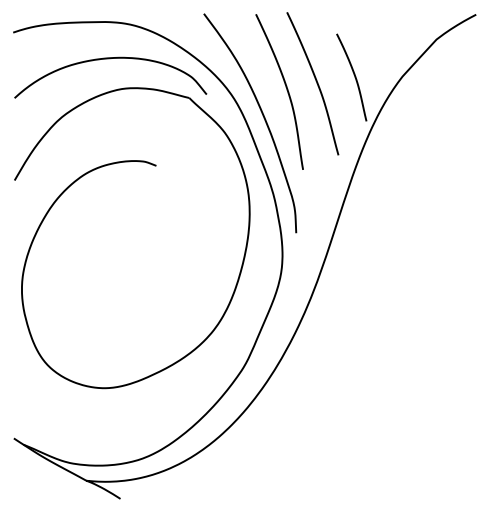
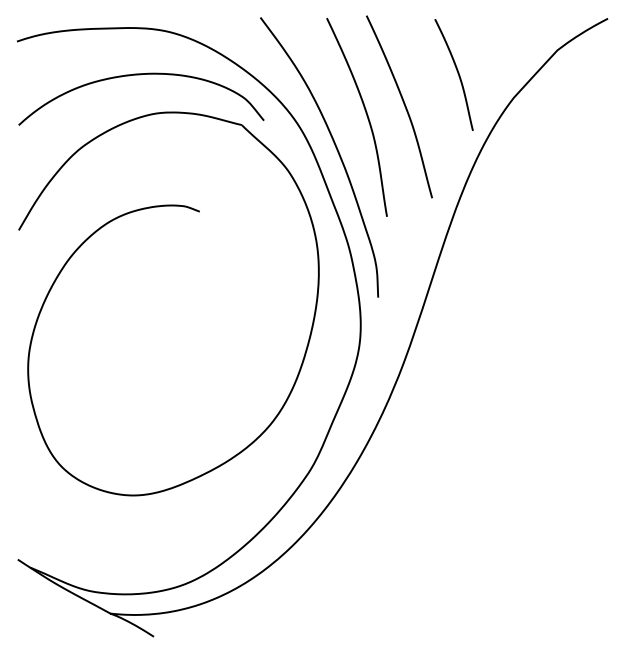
curve: (354, 76) -> (457, 73), moved

